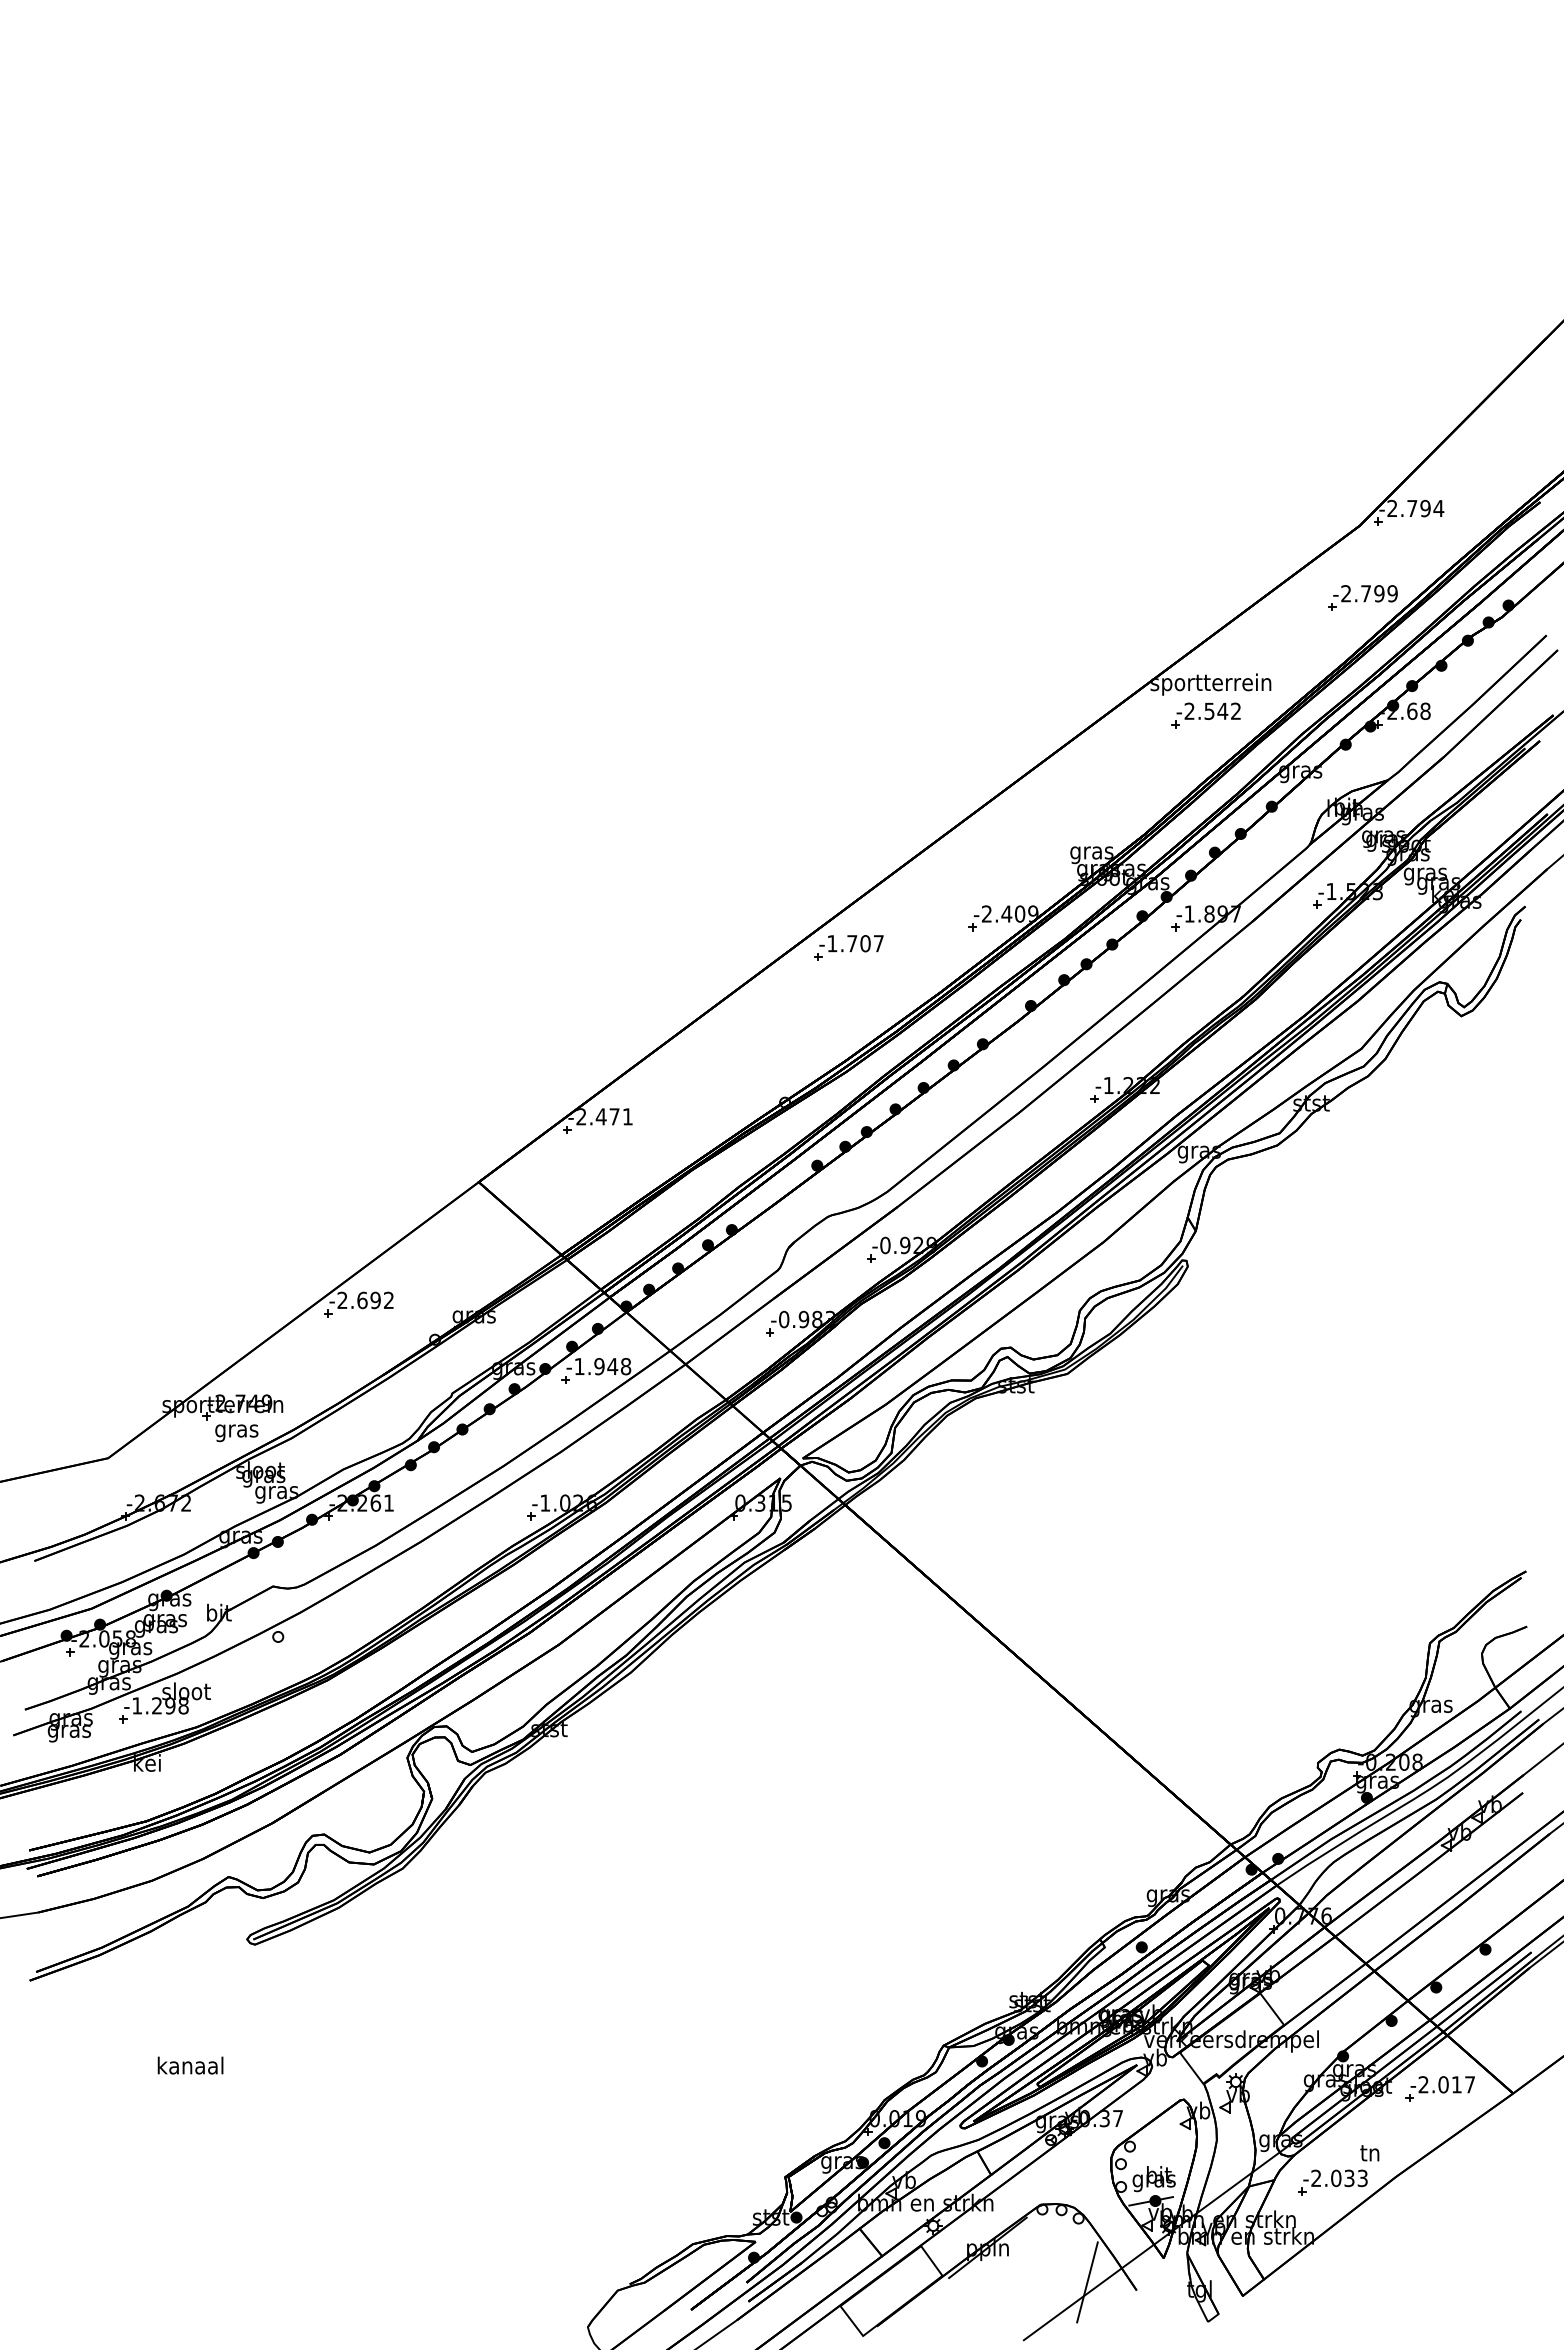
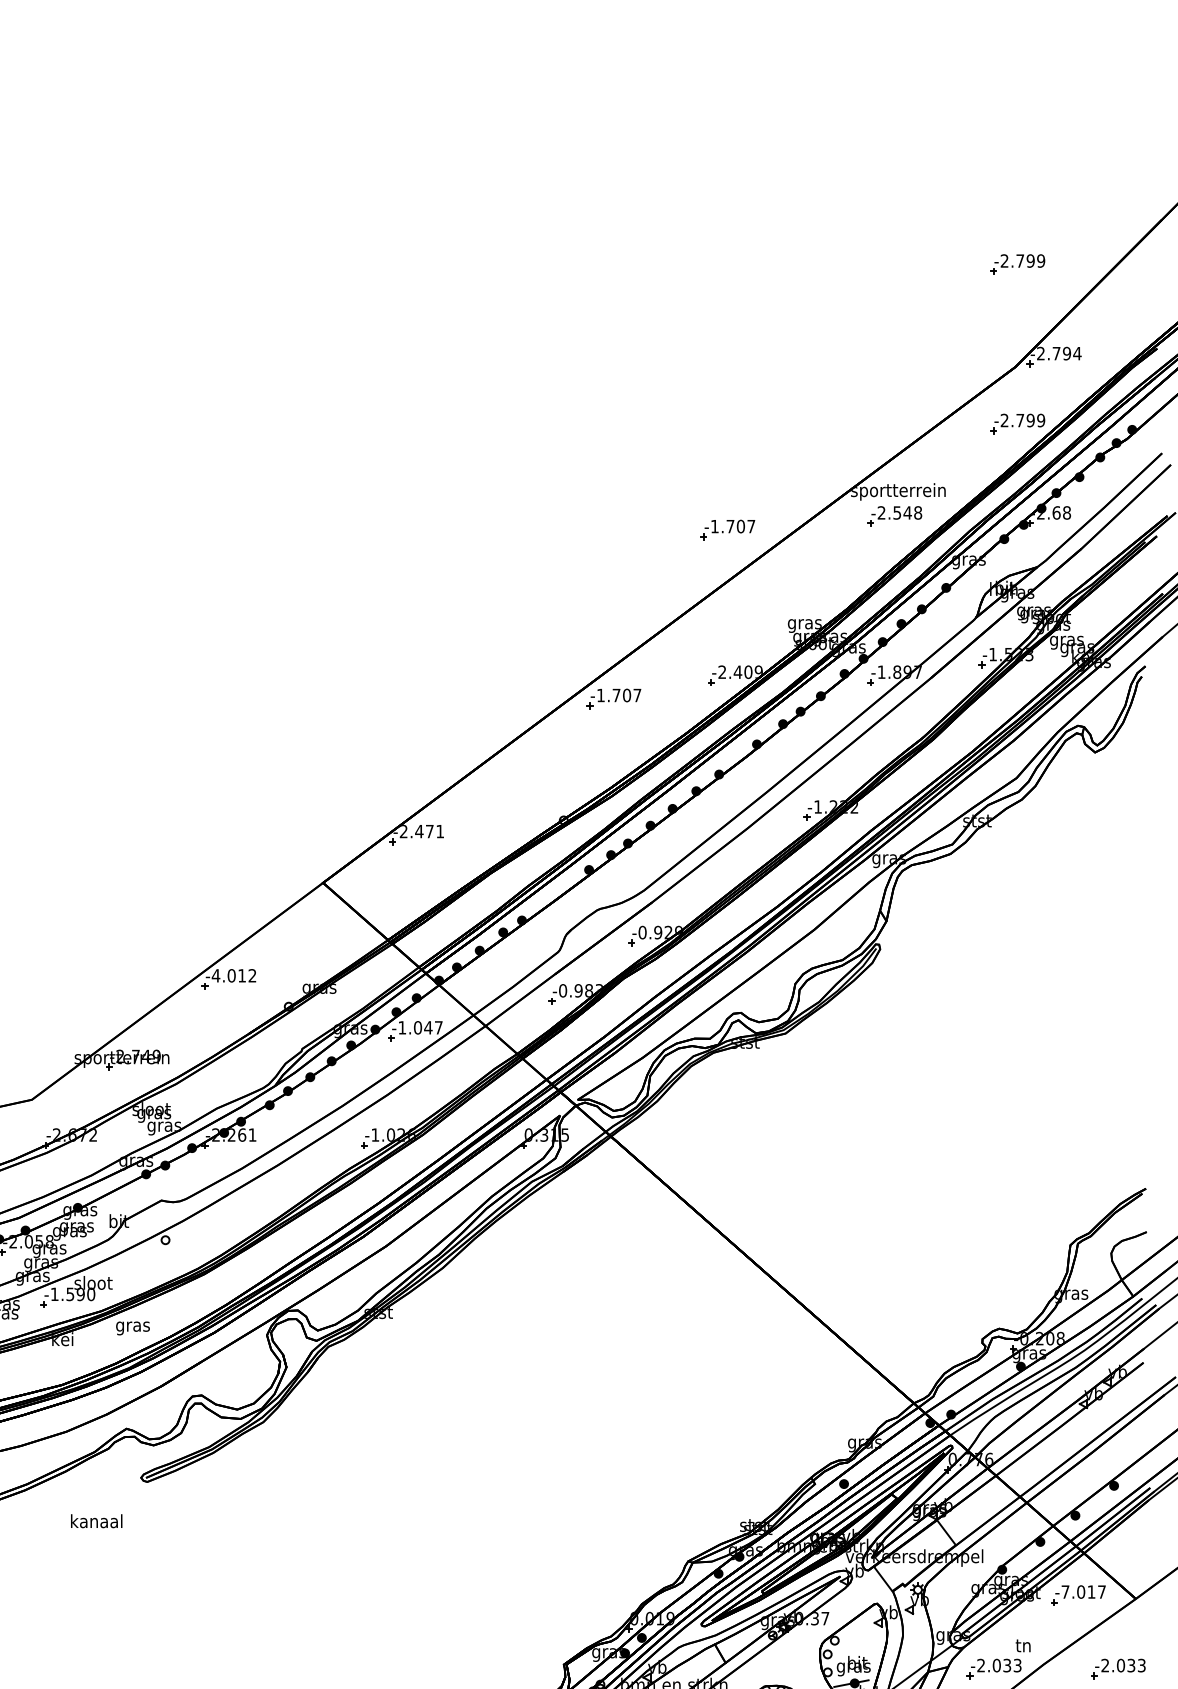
part: (1362, 394) -> (1017, 264), added
text: (1236, 710) -> (918, 512), -2.542 -> -2.548
part: (993, 732) -> (727, 529), added
text: (358, 1300) -> (228, 975), -2.692 -> -4.012
text: (612, 1366) -> (428, 1027), -1.948 -> -1.047
text: (236, 1433) -> (132, 1328), moved
text: (170, 1705) -> (80, 1294), -1.298 -> -1.590
text: (190, 2065) -> (96, 1521), moved
text: (1423, 2084) -> (1065, 1591), -2.017 -> -7.017
part: (1490, 2182) -> (1118, 1668), added

